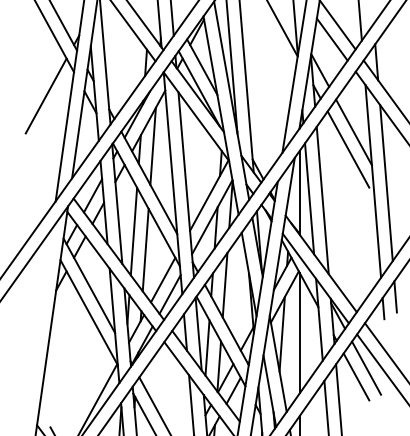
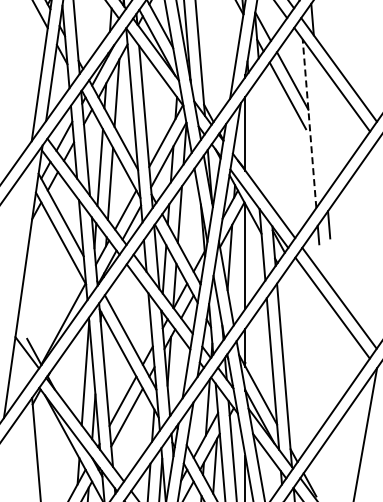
line: (46, 95) -> (23, 48), removed
line: (373, 181) -> (309, 123), solid -> dashed
line: (385, 183) -> (320, 125), removed
line: (309, 198) -> (253, 138), removed
line: (322, 200) -> (265, 140), removed
line: (366, 367) -> (303, 286), removed
line: (356, 376) -> (294, 294), removed

